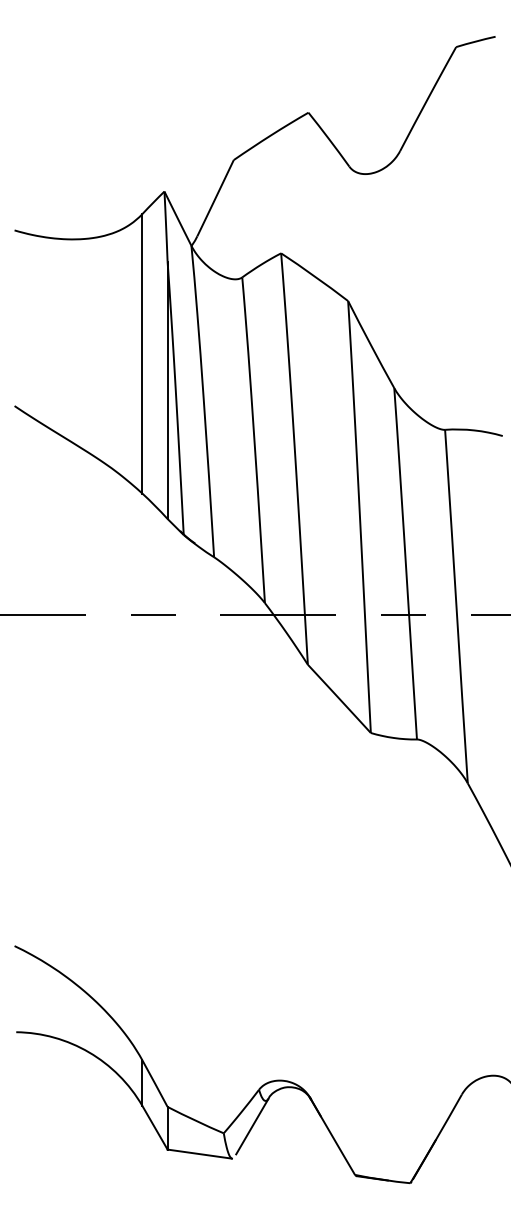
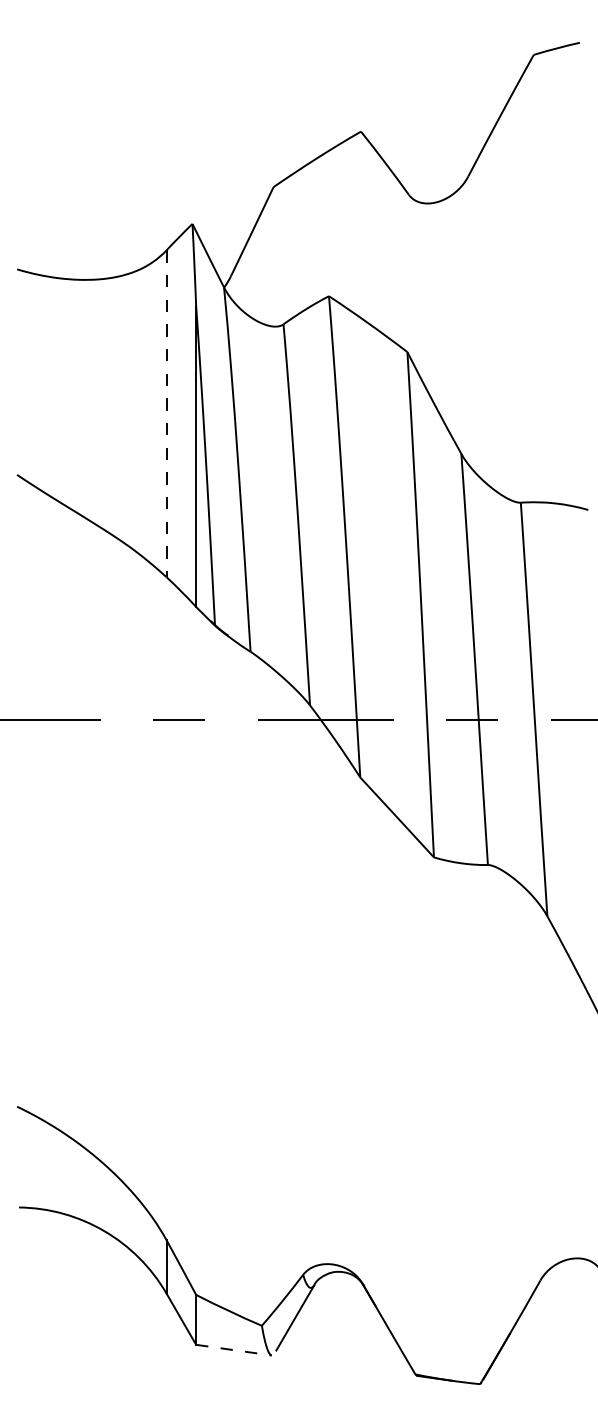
line: (142, 353) -> (166, 413), solid -> dashed
line: (200, 1154) -> (234, 1350), solid -> dashed

